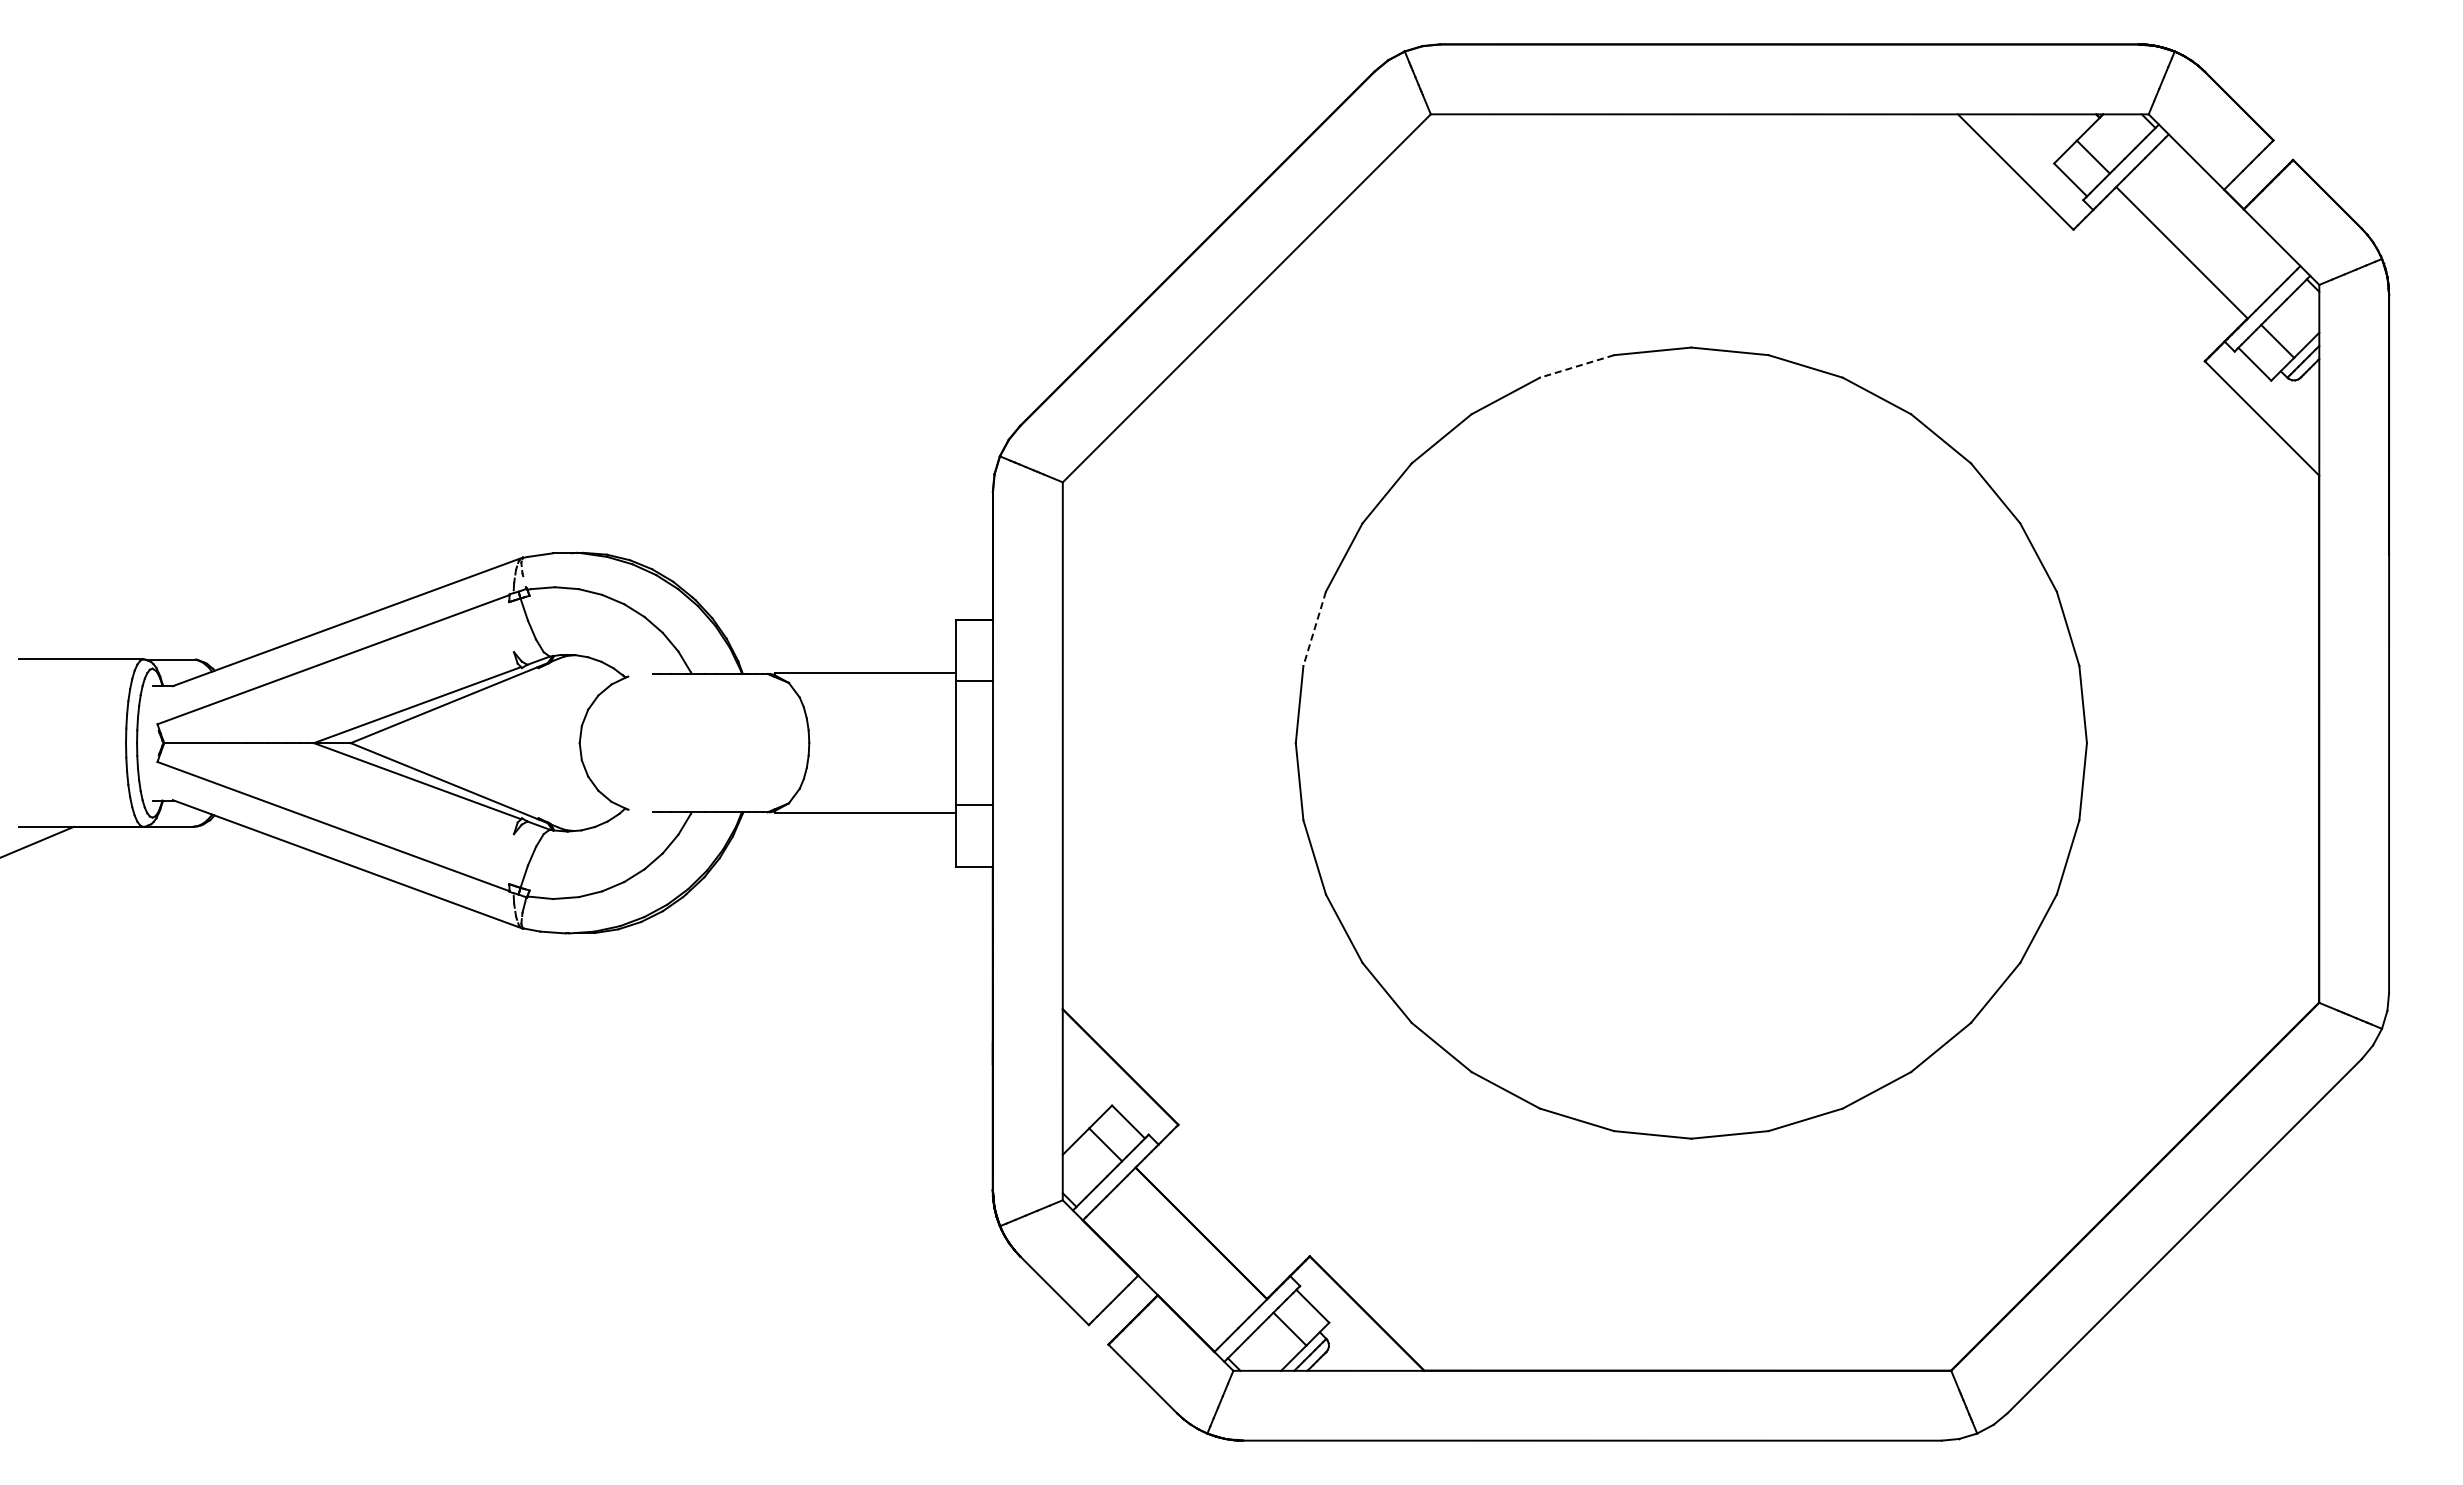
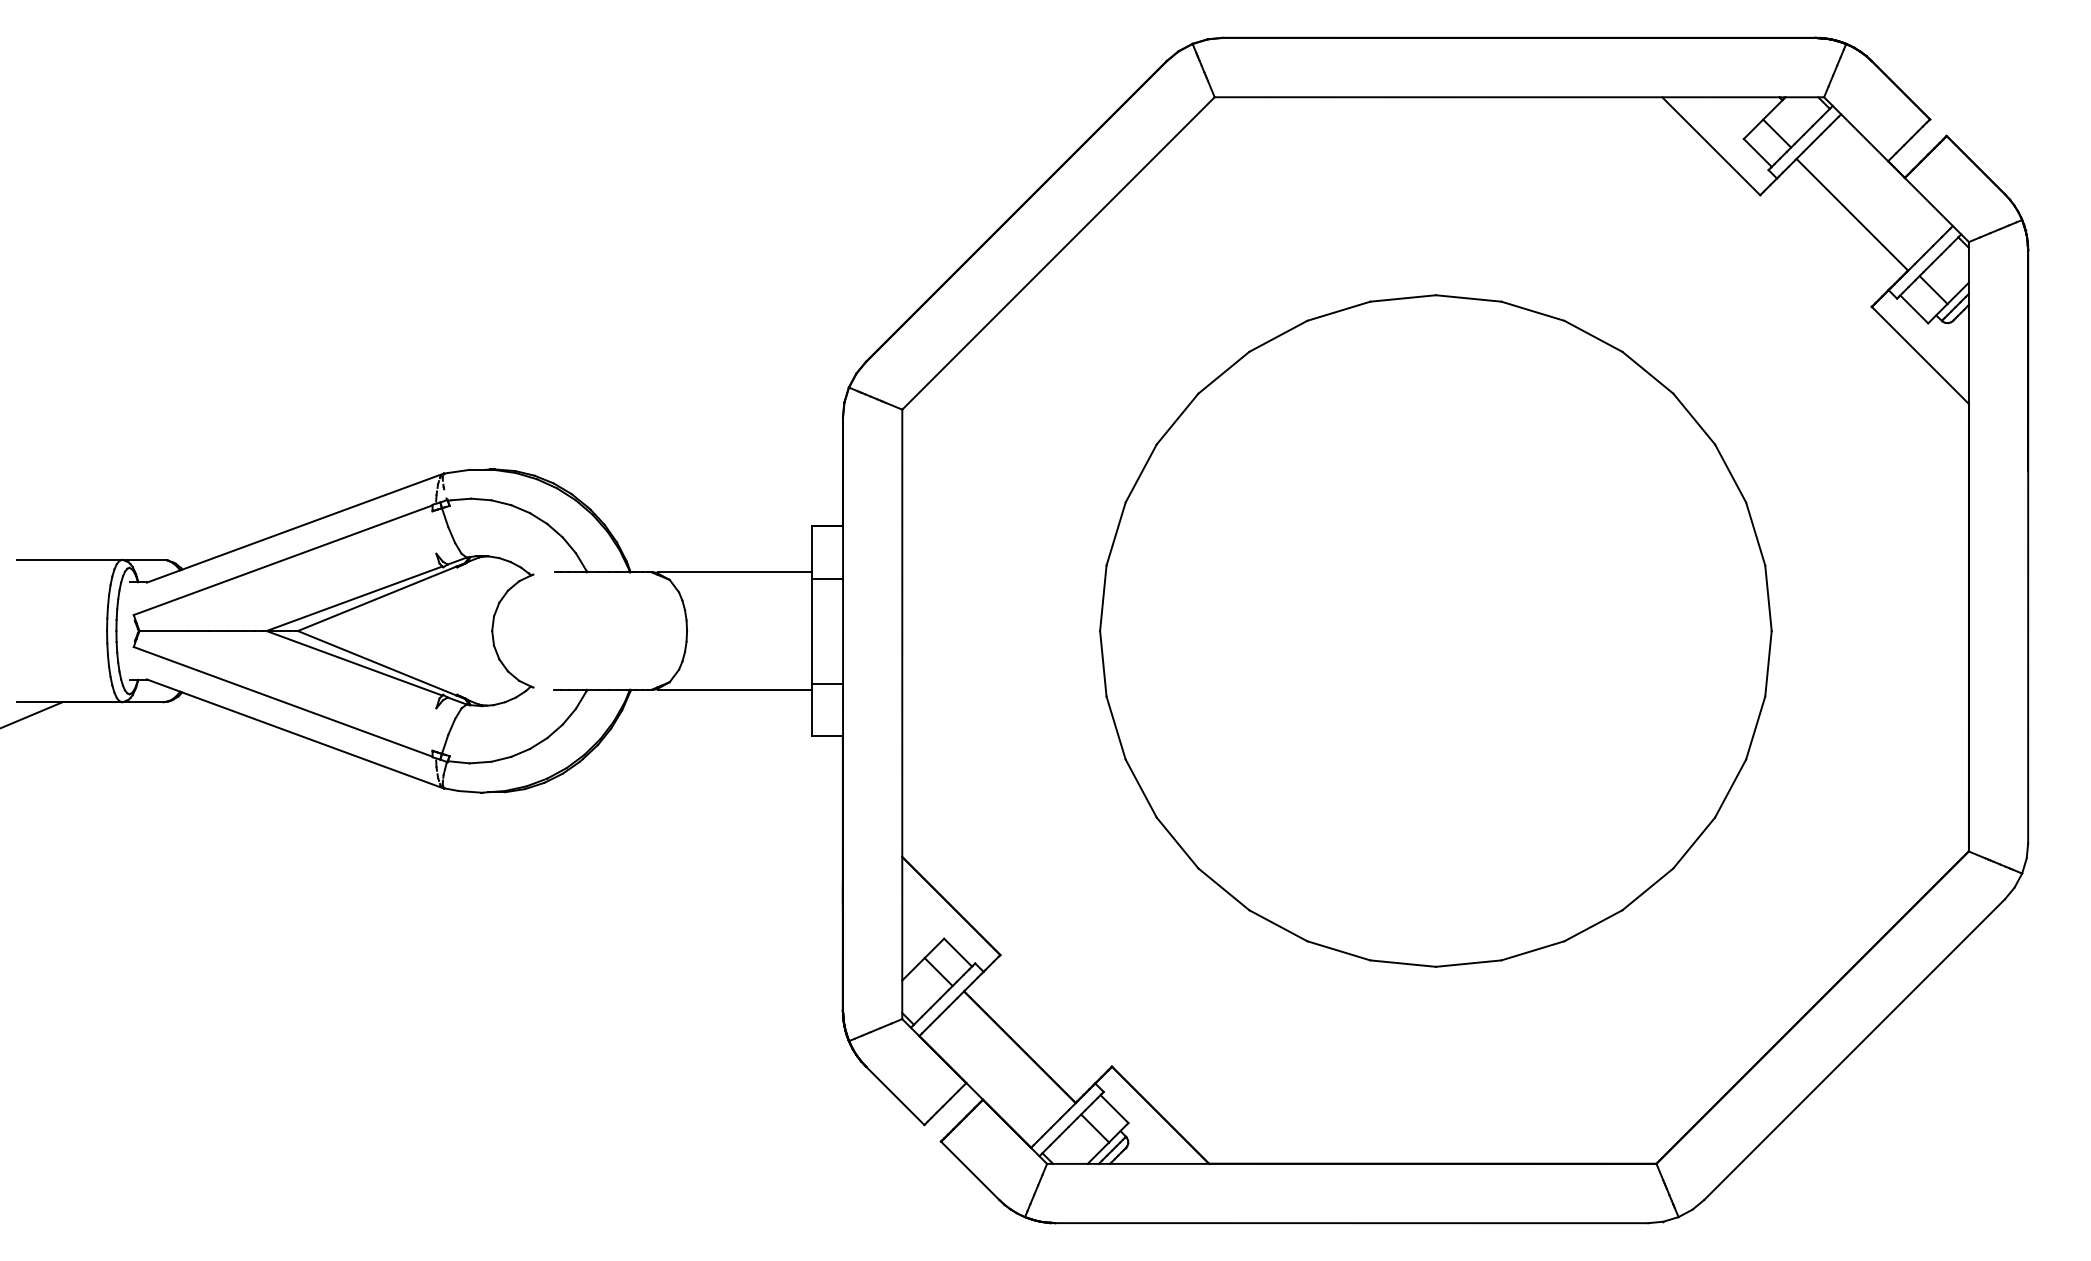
line: (1577, 366) -> (1339, 311), dashed -> solid
line: (1314, 628) -> (1115, 533), dashed -> solid

